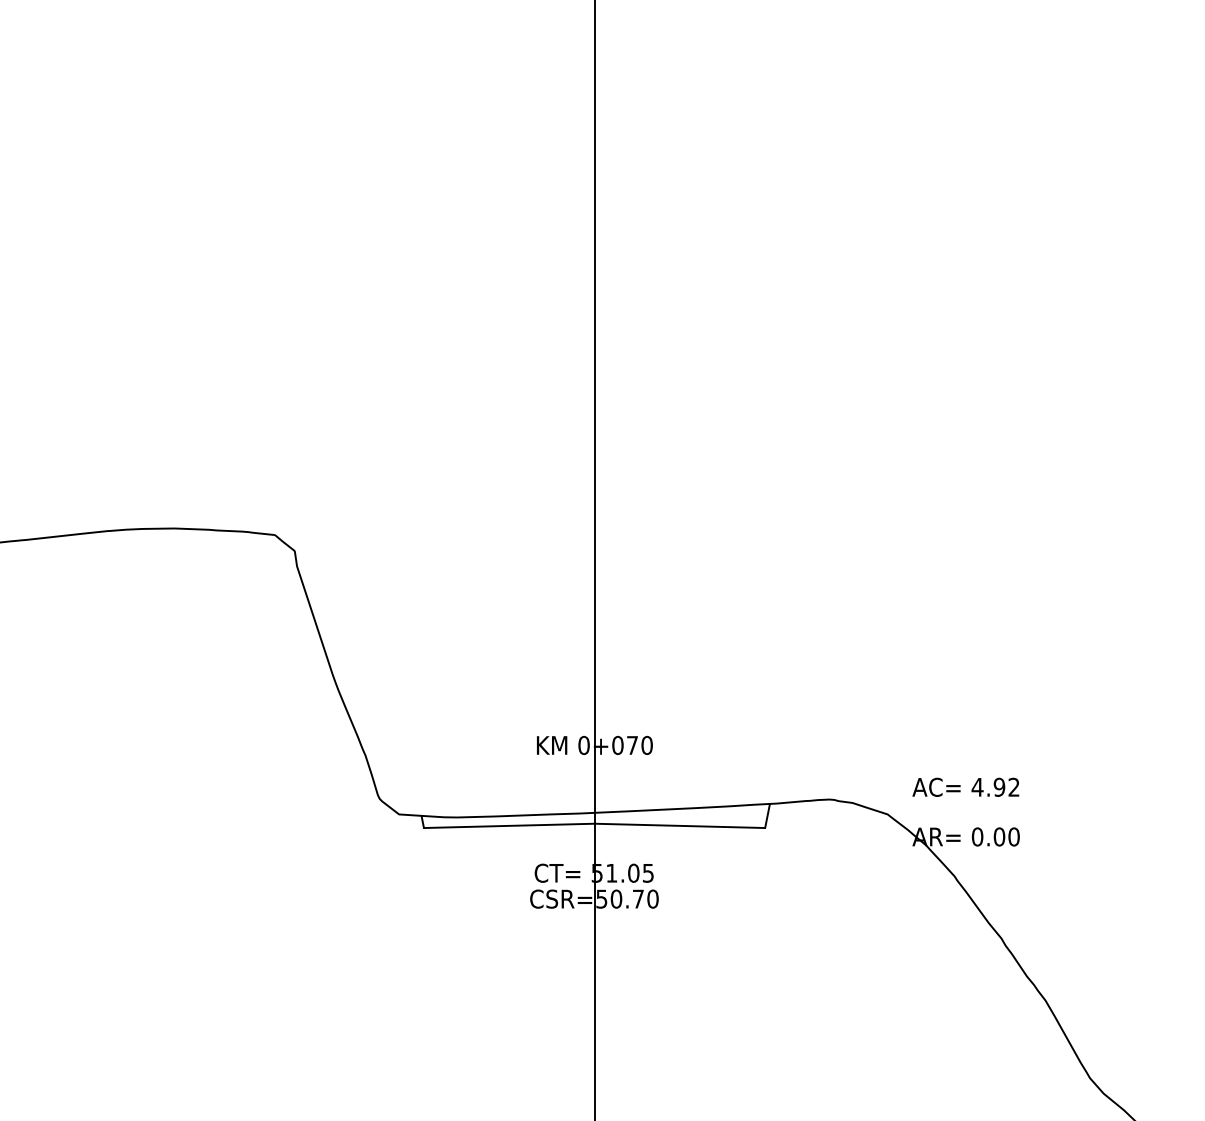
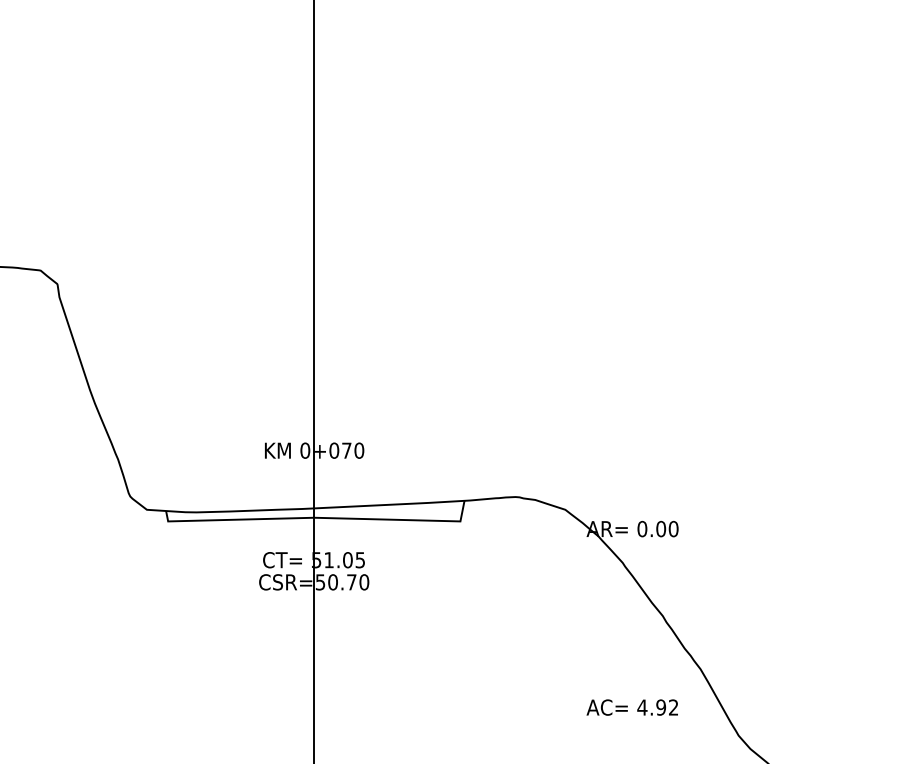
text: (965, 786) -> (632, 706), moved

